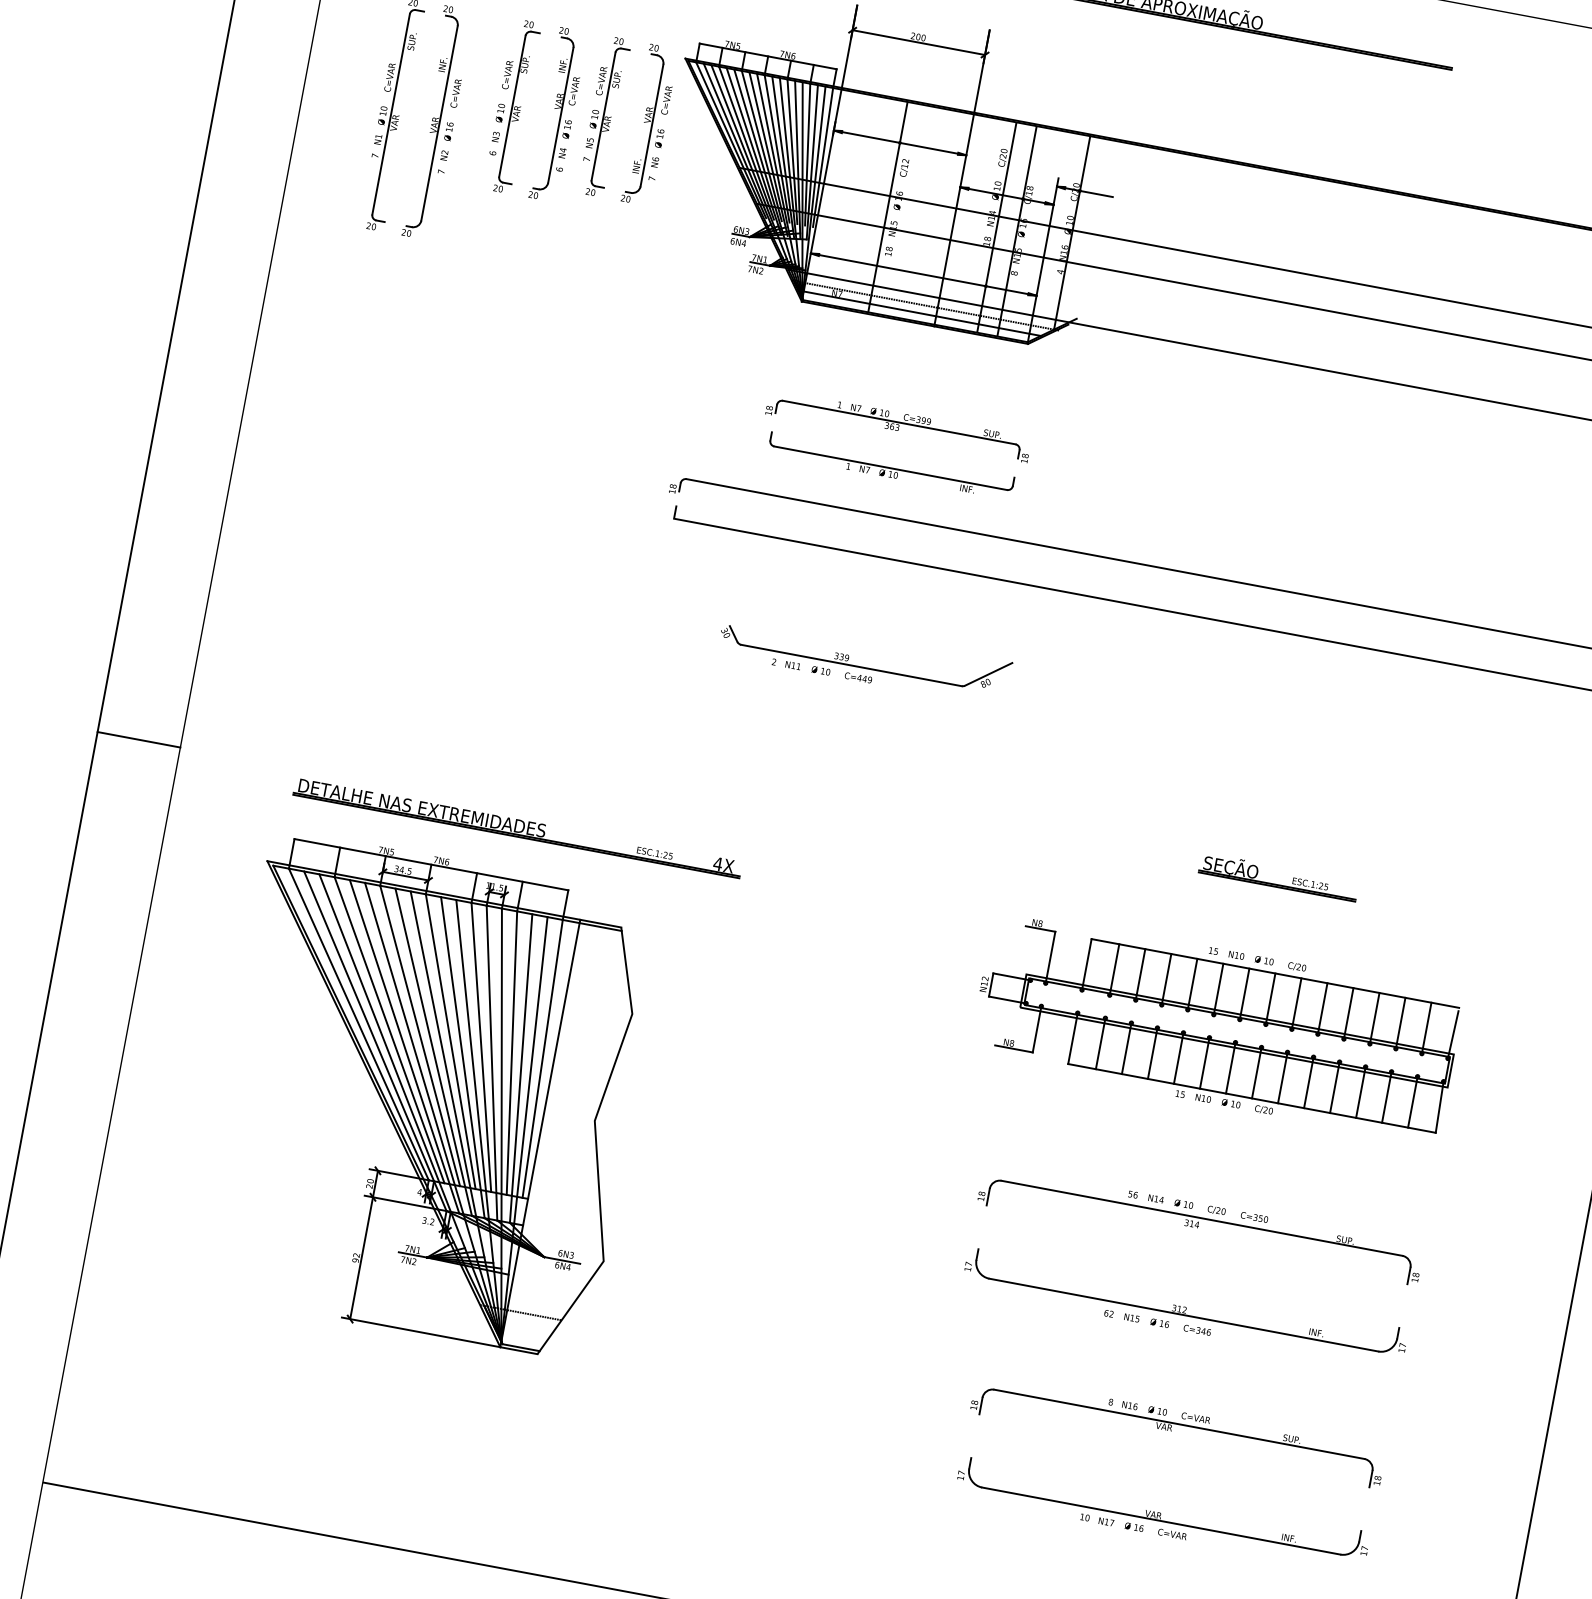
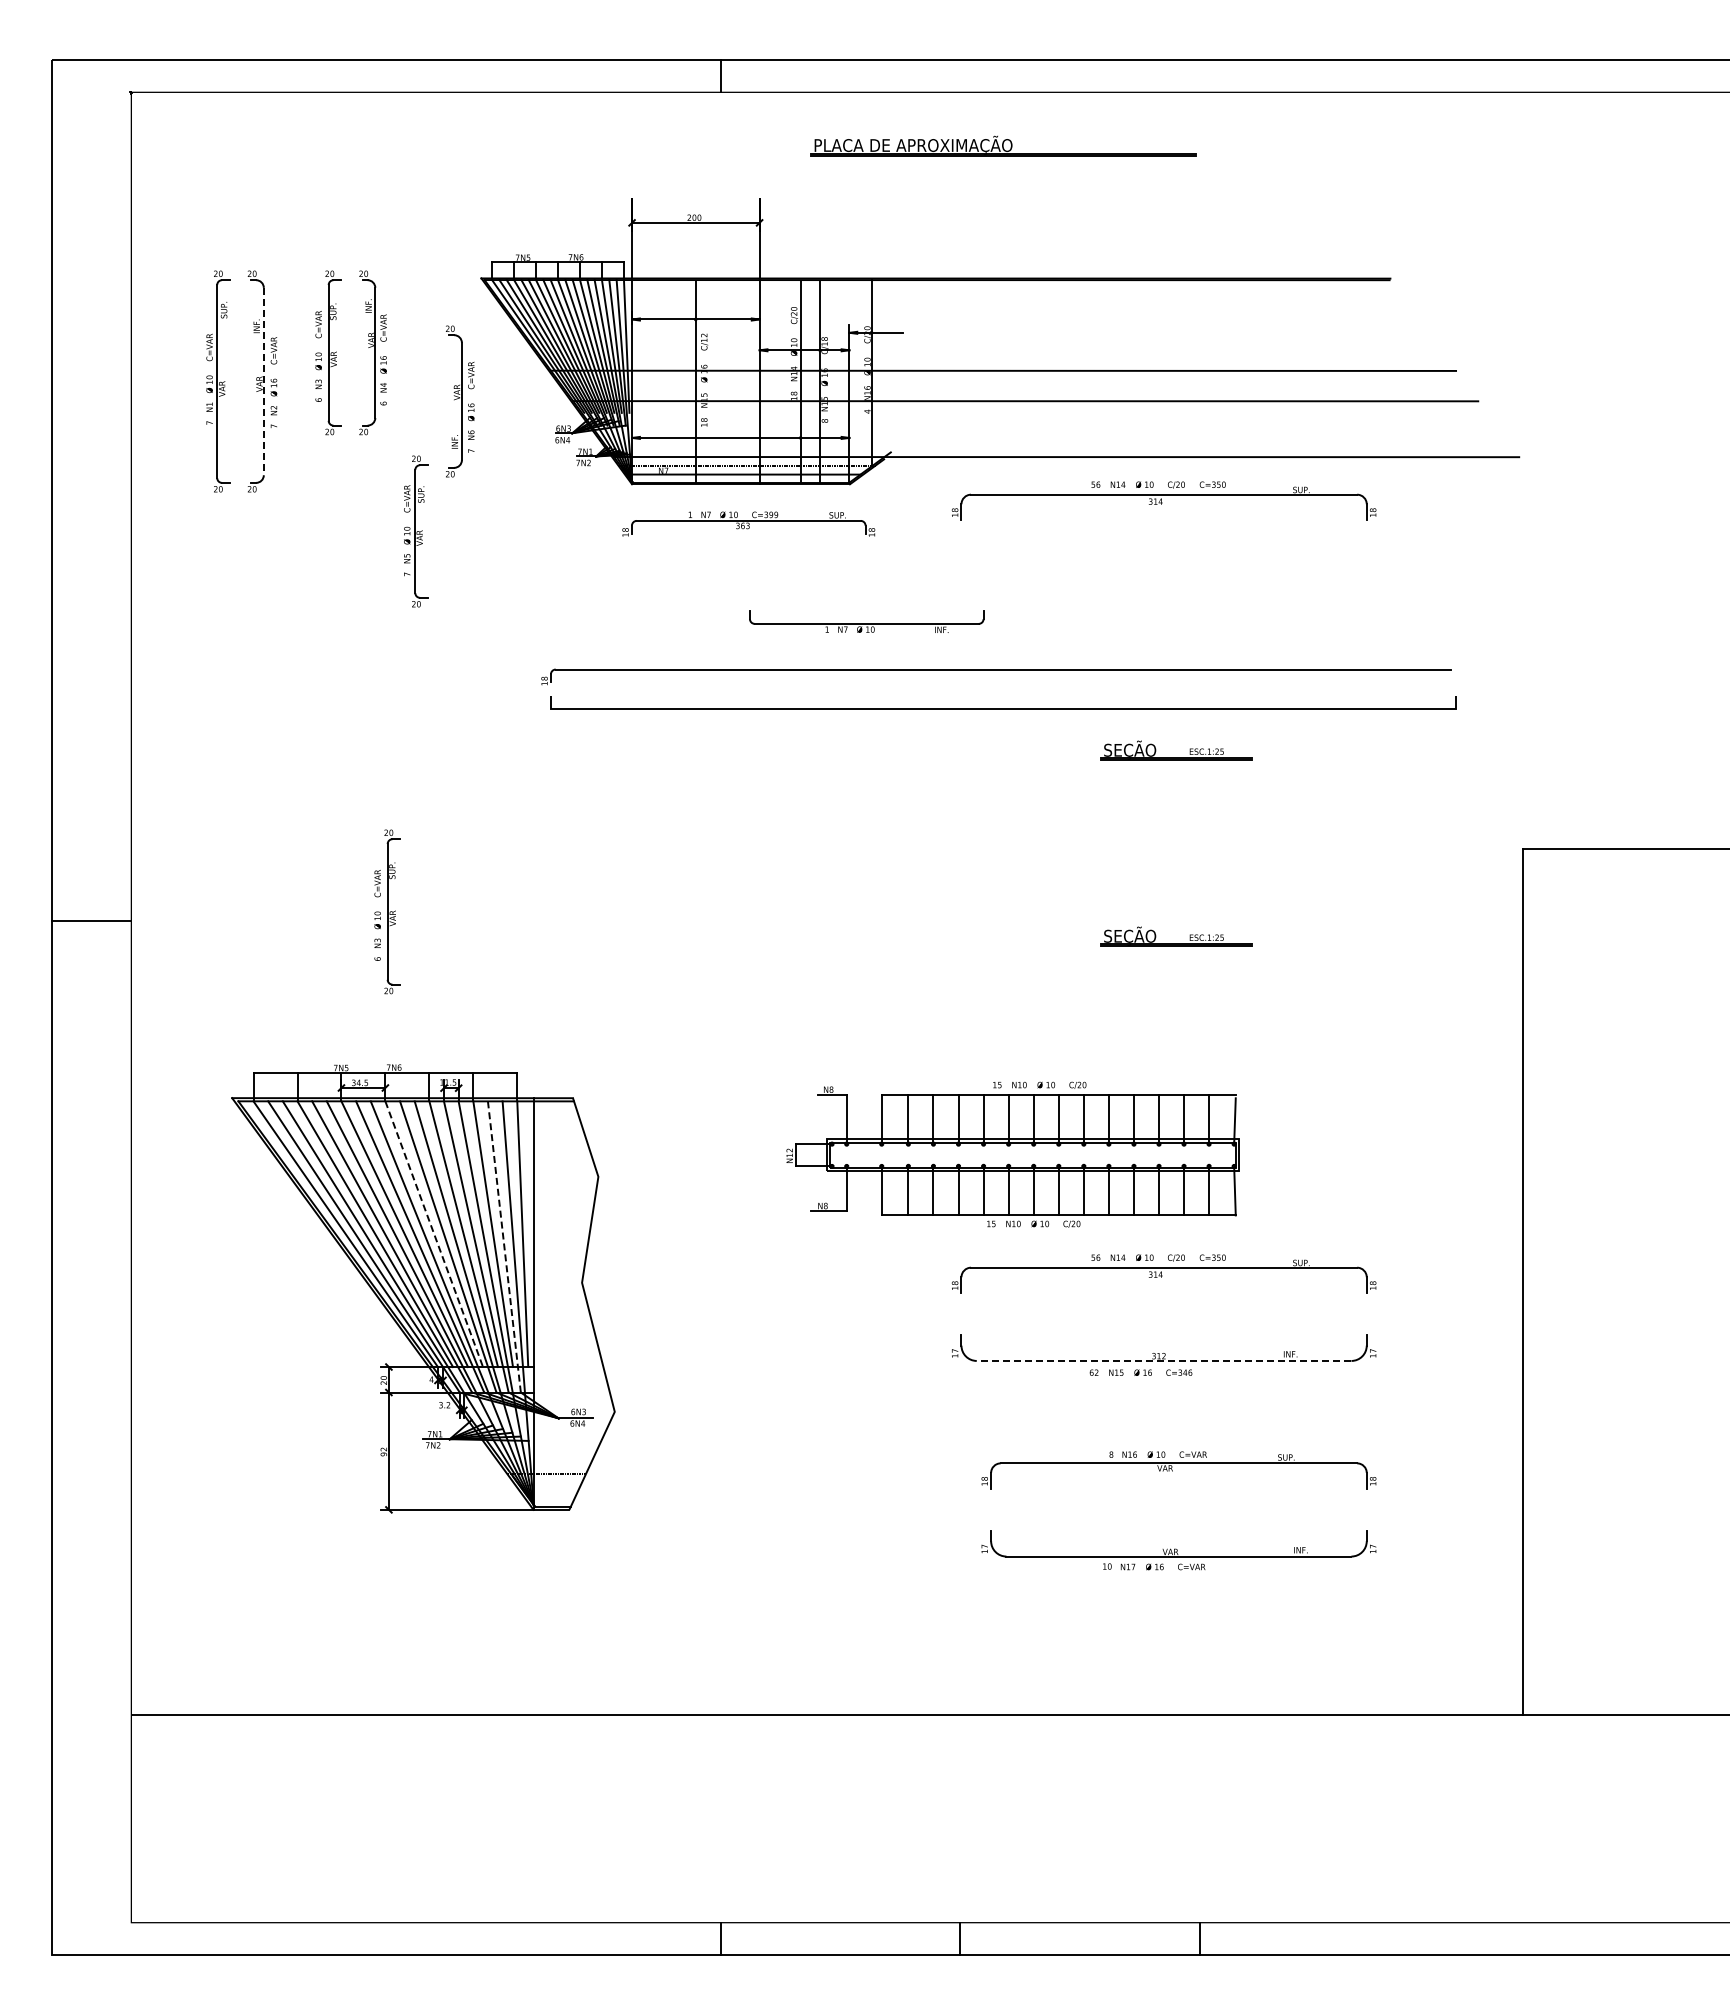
part: (604, 116) -> (416, 531), moved
line: (439, 123) -> (263, 381), solid -> dashed
part: (650, 125) -> (460, 401), moved
part: (1350, 421) -> (1163, 500), added
part: (898, 425) -> (748, 523), moved
part: (890, 465) -> (866, 621), moved
part: (862, 666) -> (752, 813), removed
part: (1313, 691) -> (1176, 757), added
part: (464, 697) -> (387, 911), added
line: (138, 739) -> (91, 920), moved
part: (517, 827) -> (459, 1023), removed
part: (1215, 1026) -> (1012, 1154), moved
line: (450, 1042) -> (434, 1234), solid -> dashed
line: (521, 1068) -> (504, 1246), solid -> dashed
line: (1183, 1314) -> (1163, 1360), solid -> dashed

